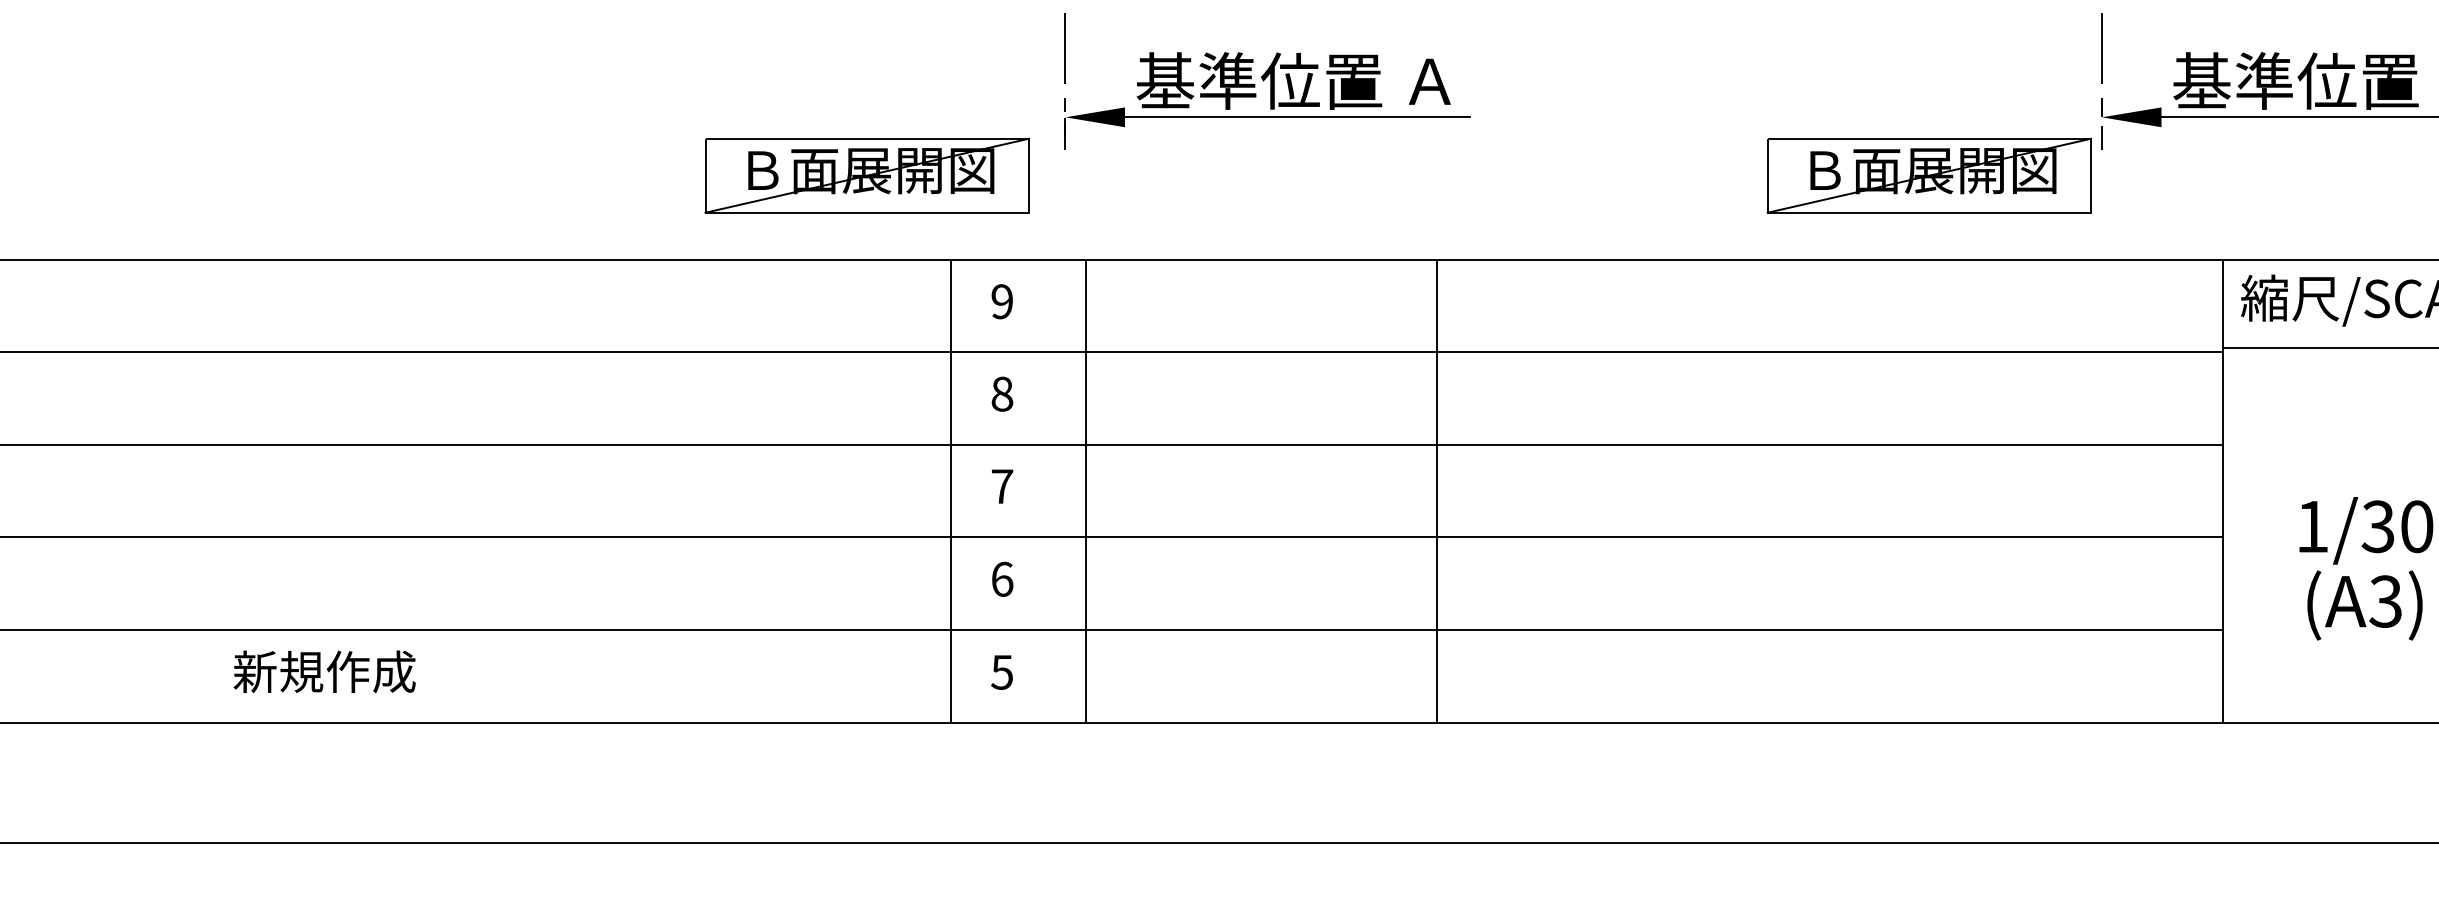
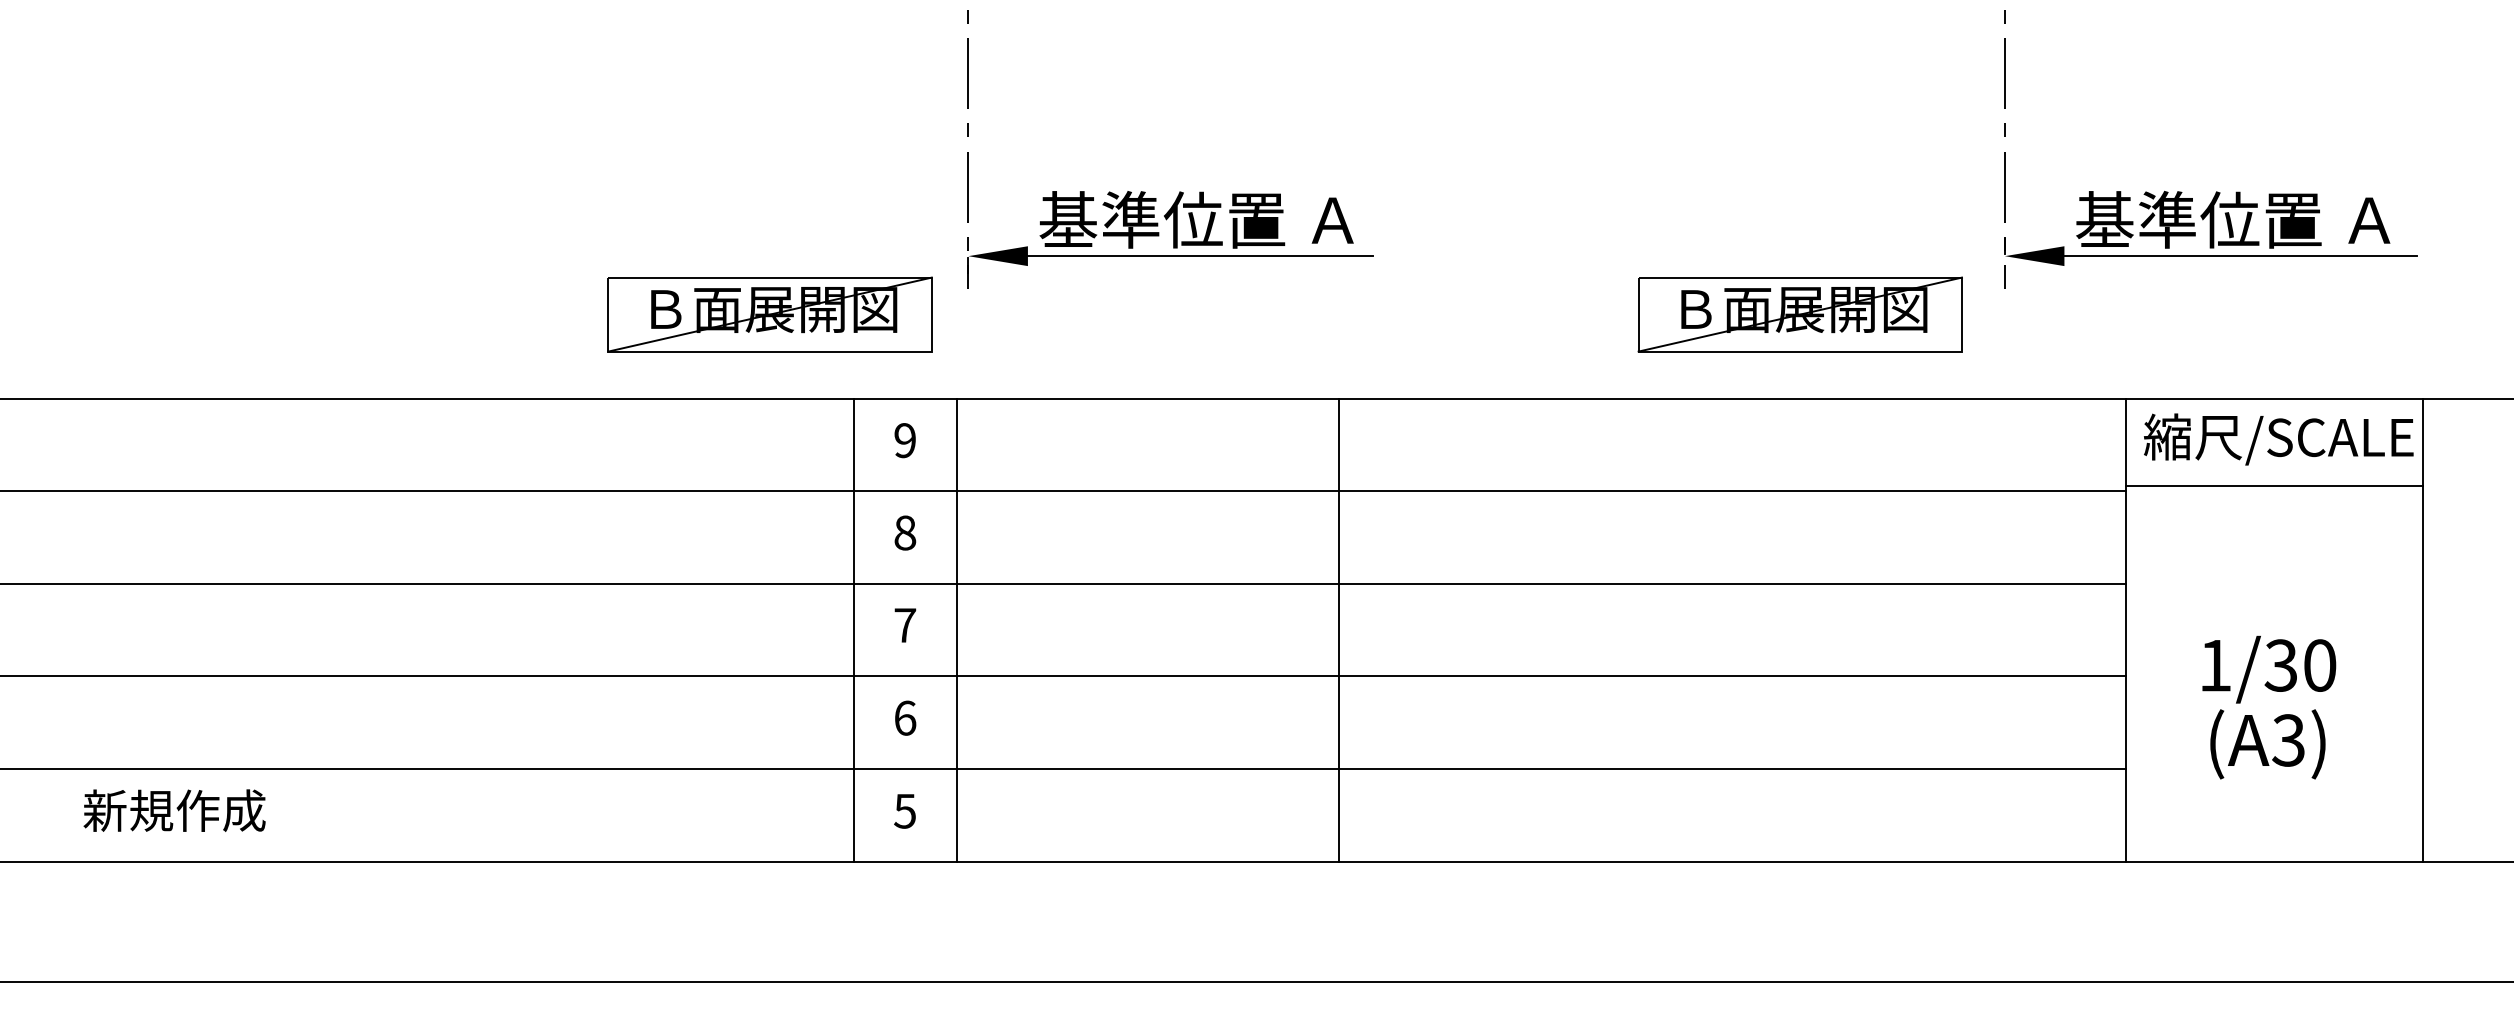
part: (1928, 175) -> (1799, 314), moved
line: (1085, 491) -> (956, 630), moved
text: (324, 671) -> (174, 810), moved

